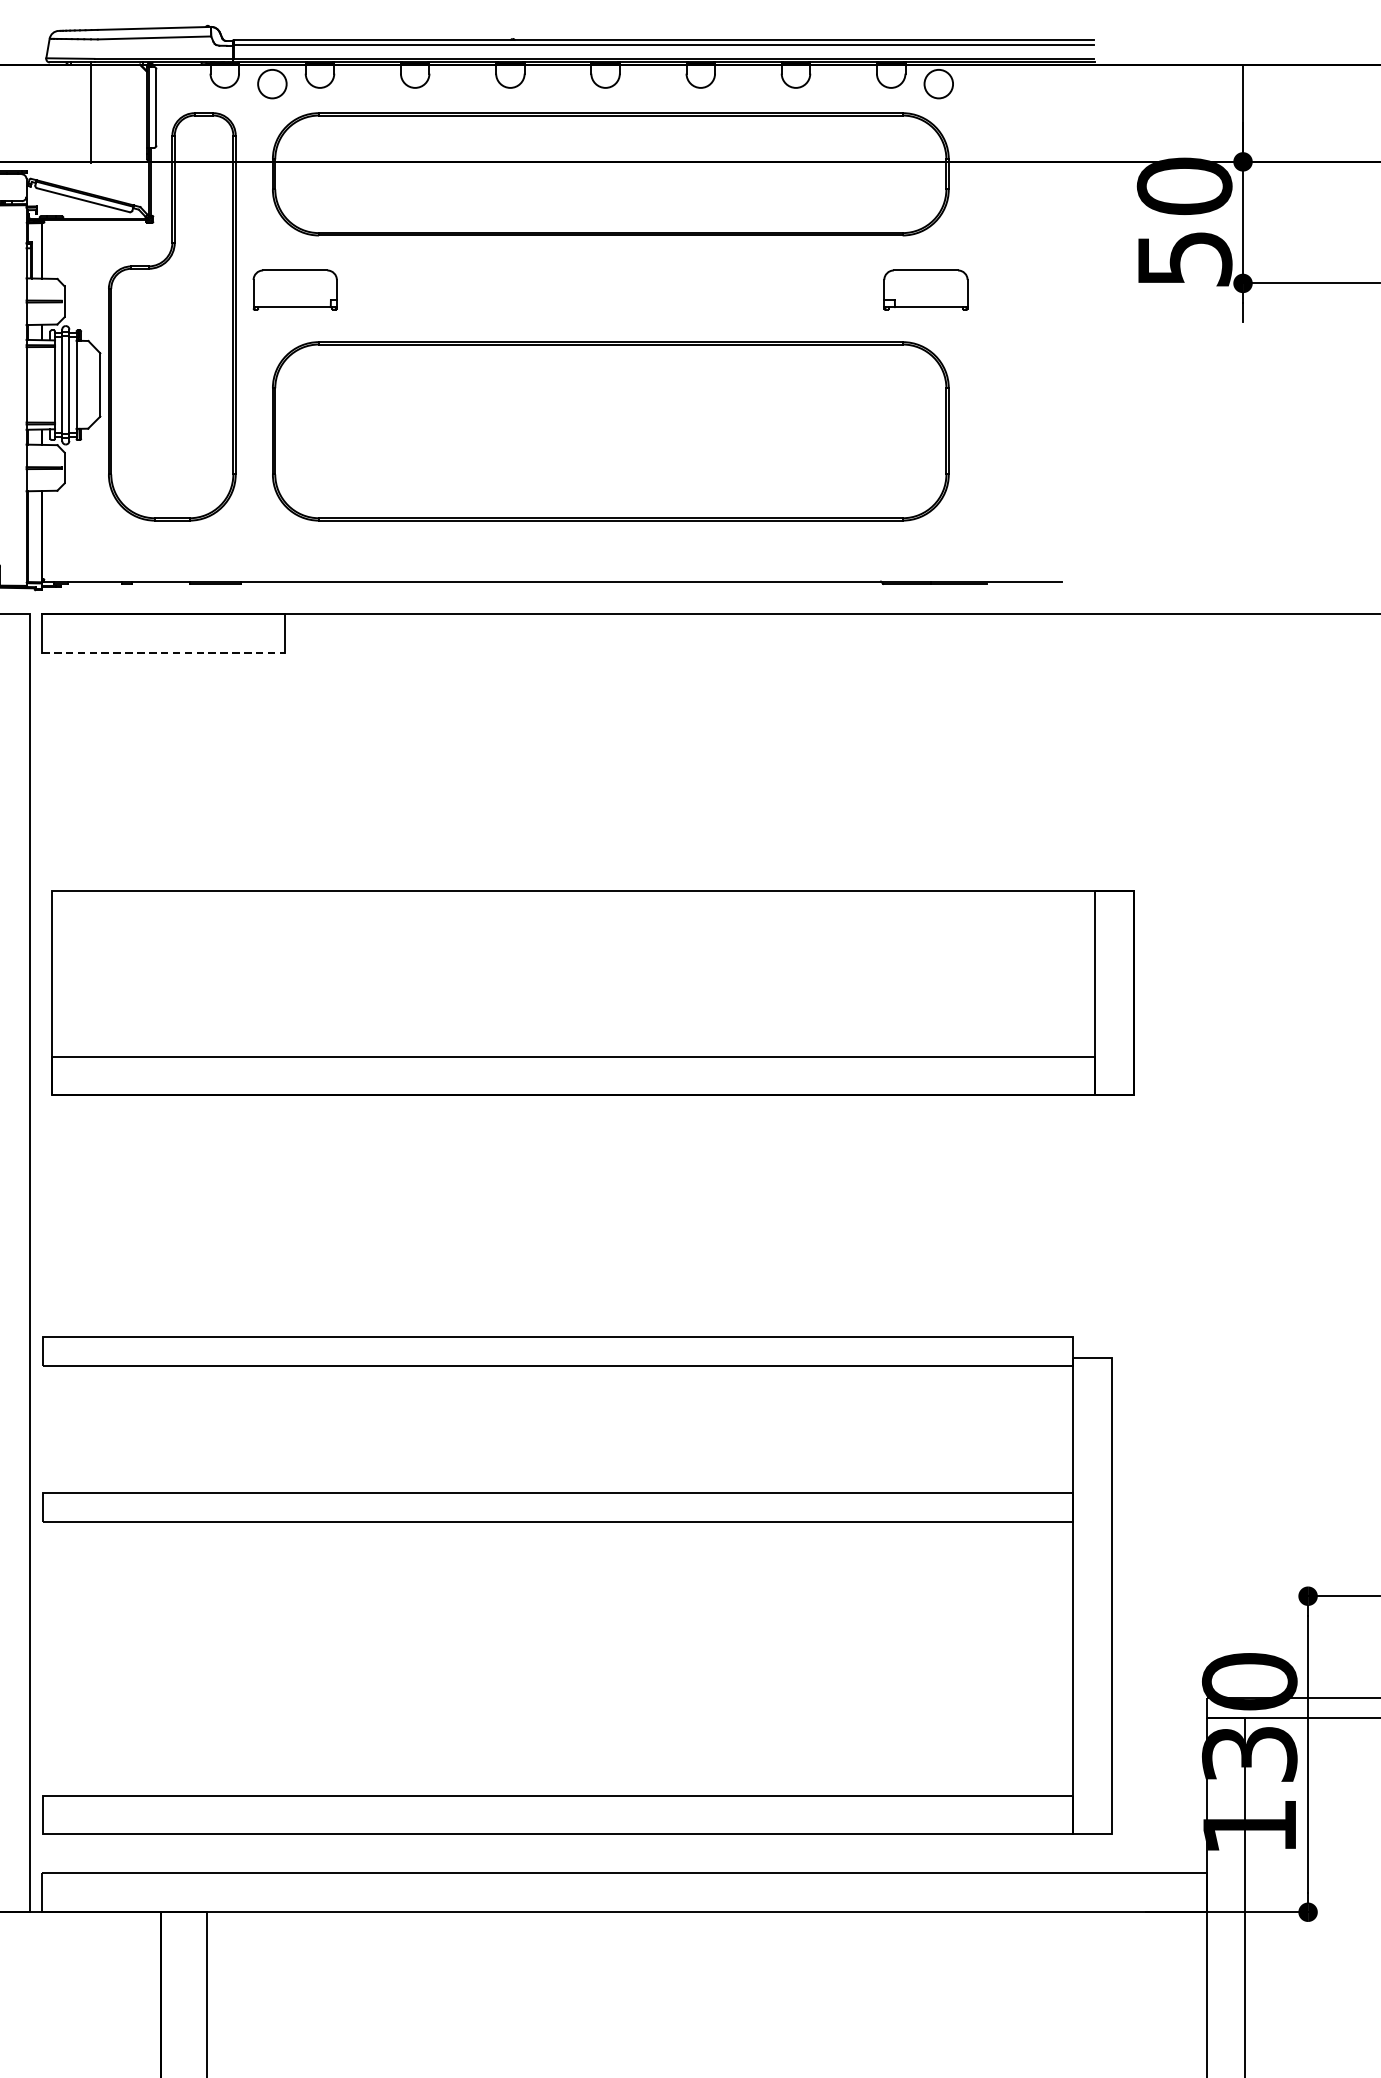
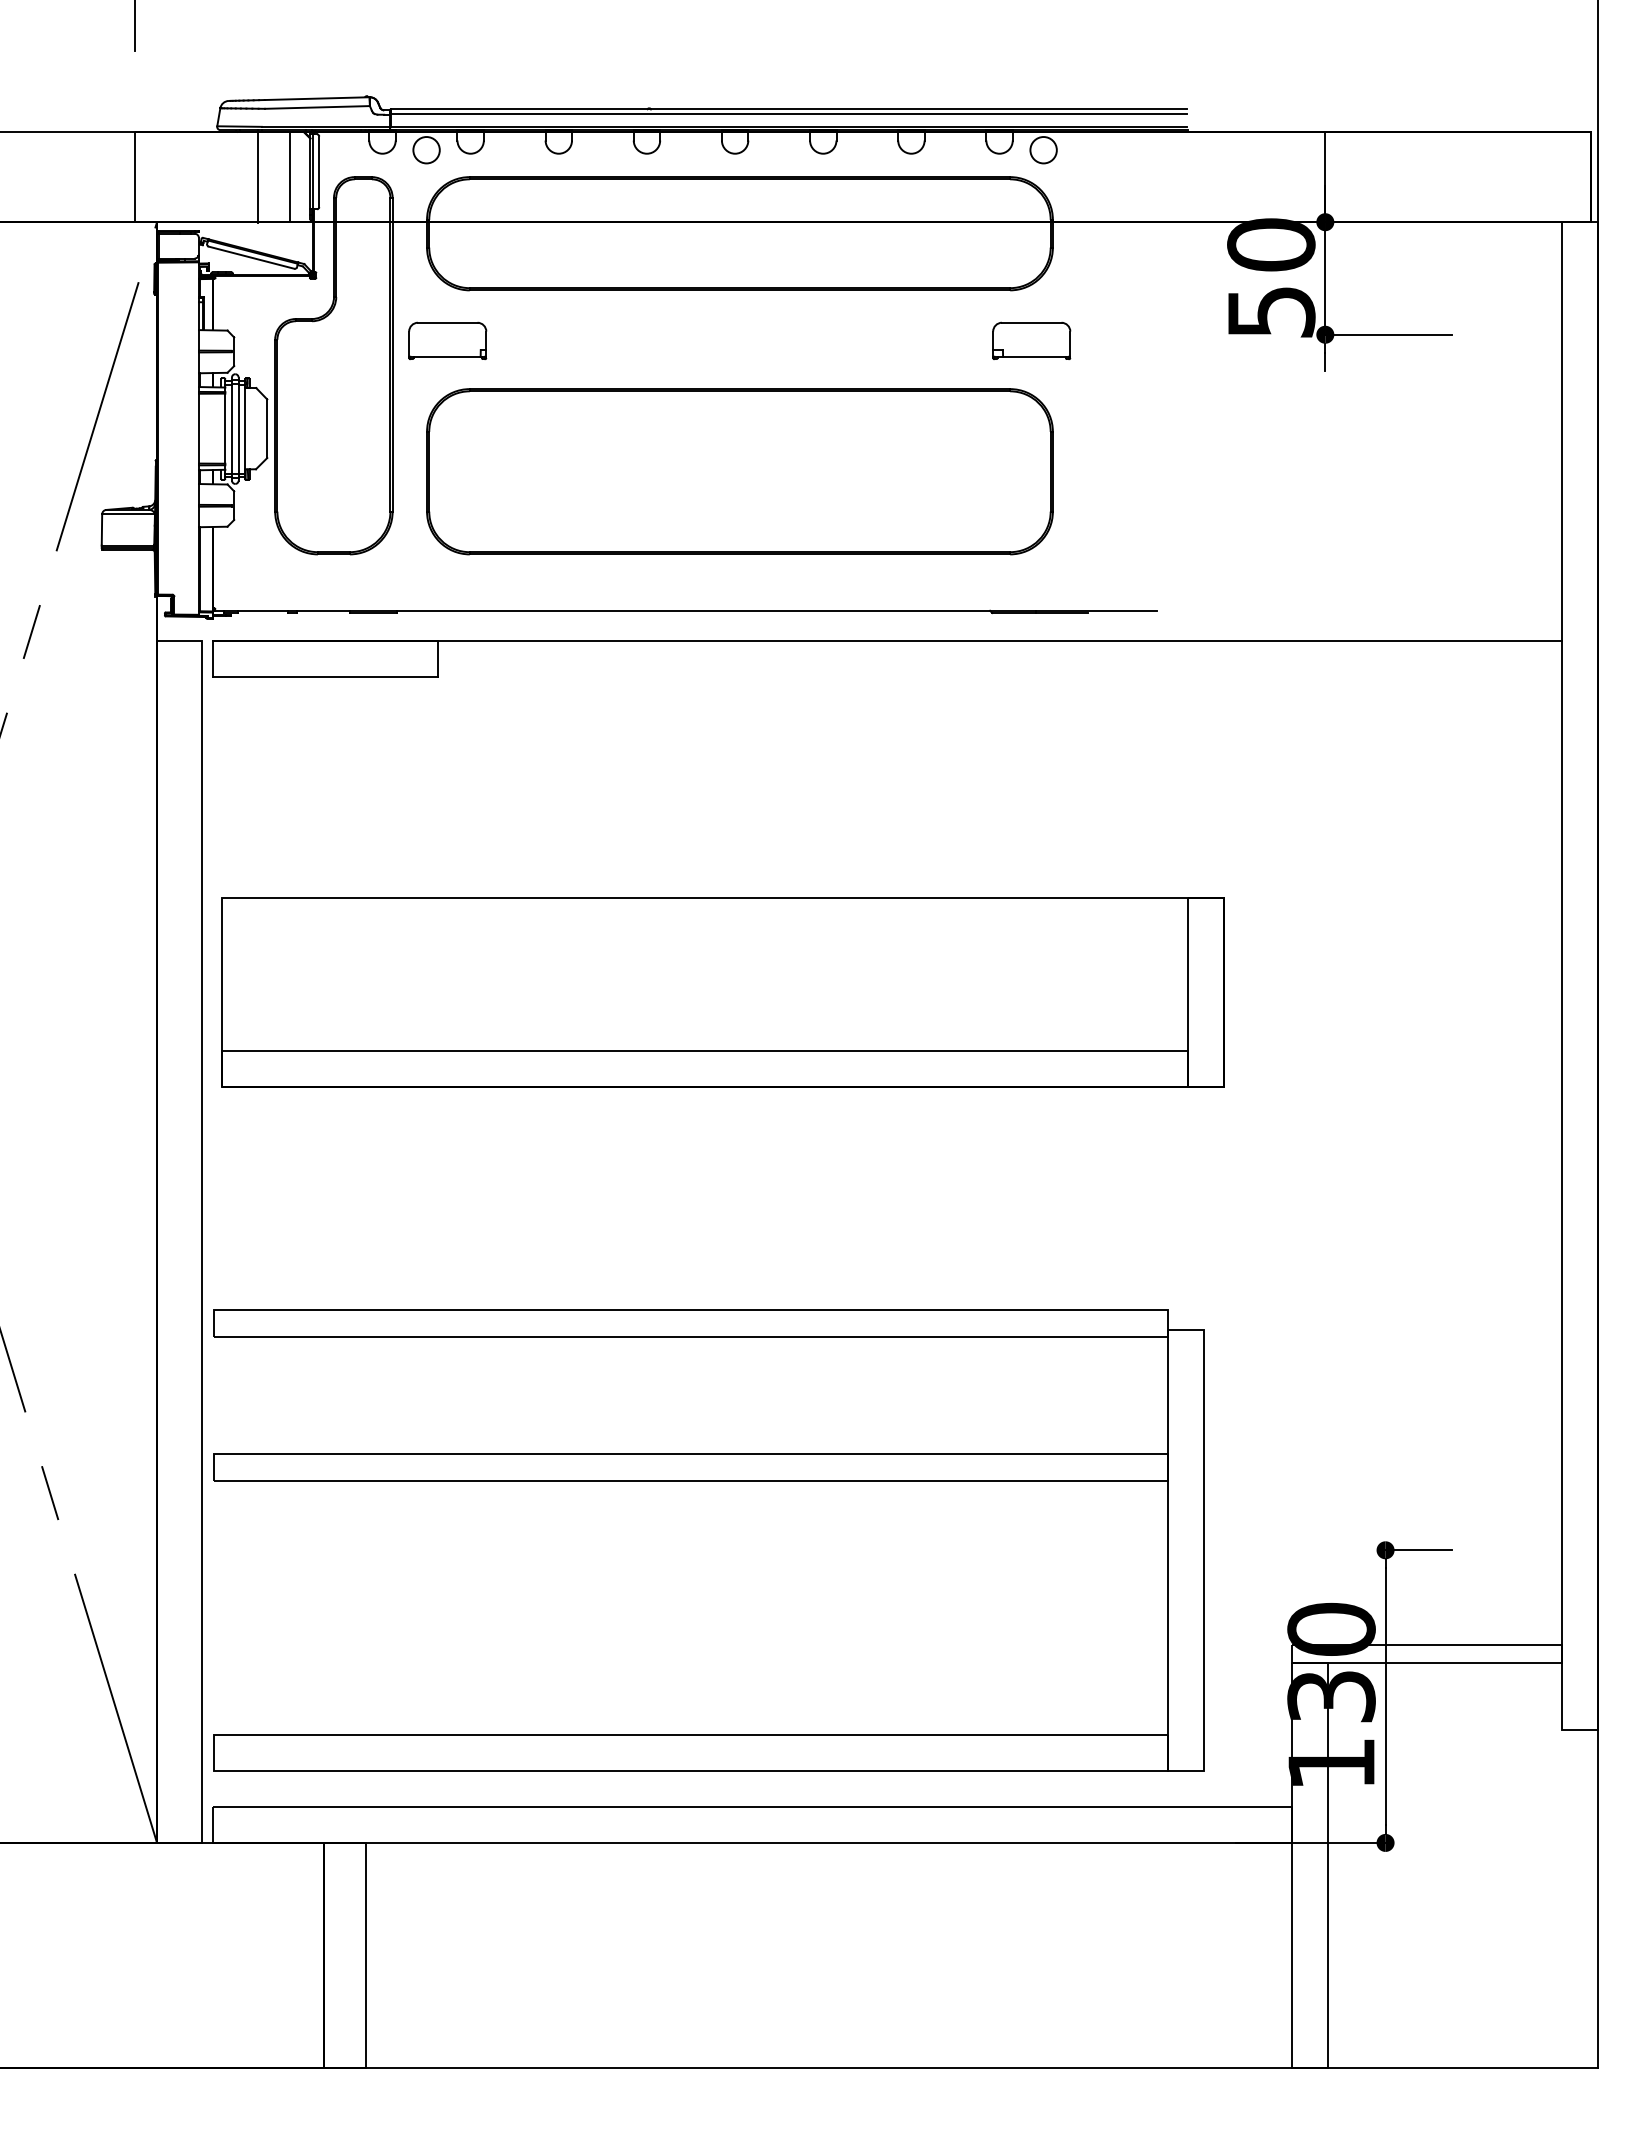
line: (124, 113) -> (289, 177), added
line: (163, 652) -> (325, 676), dashed -> solid

